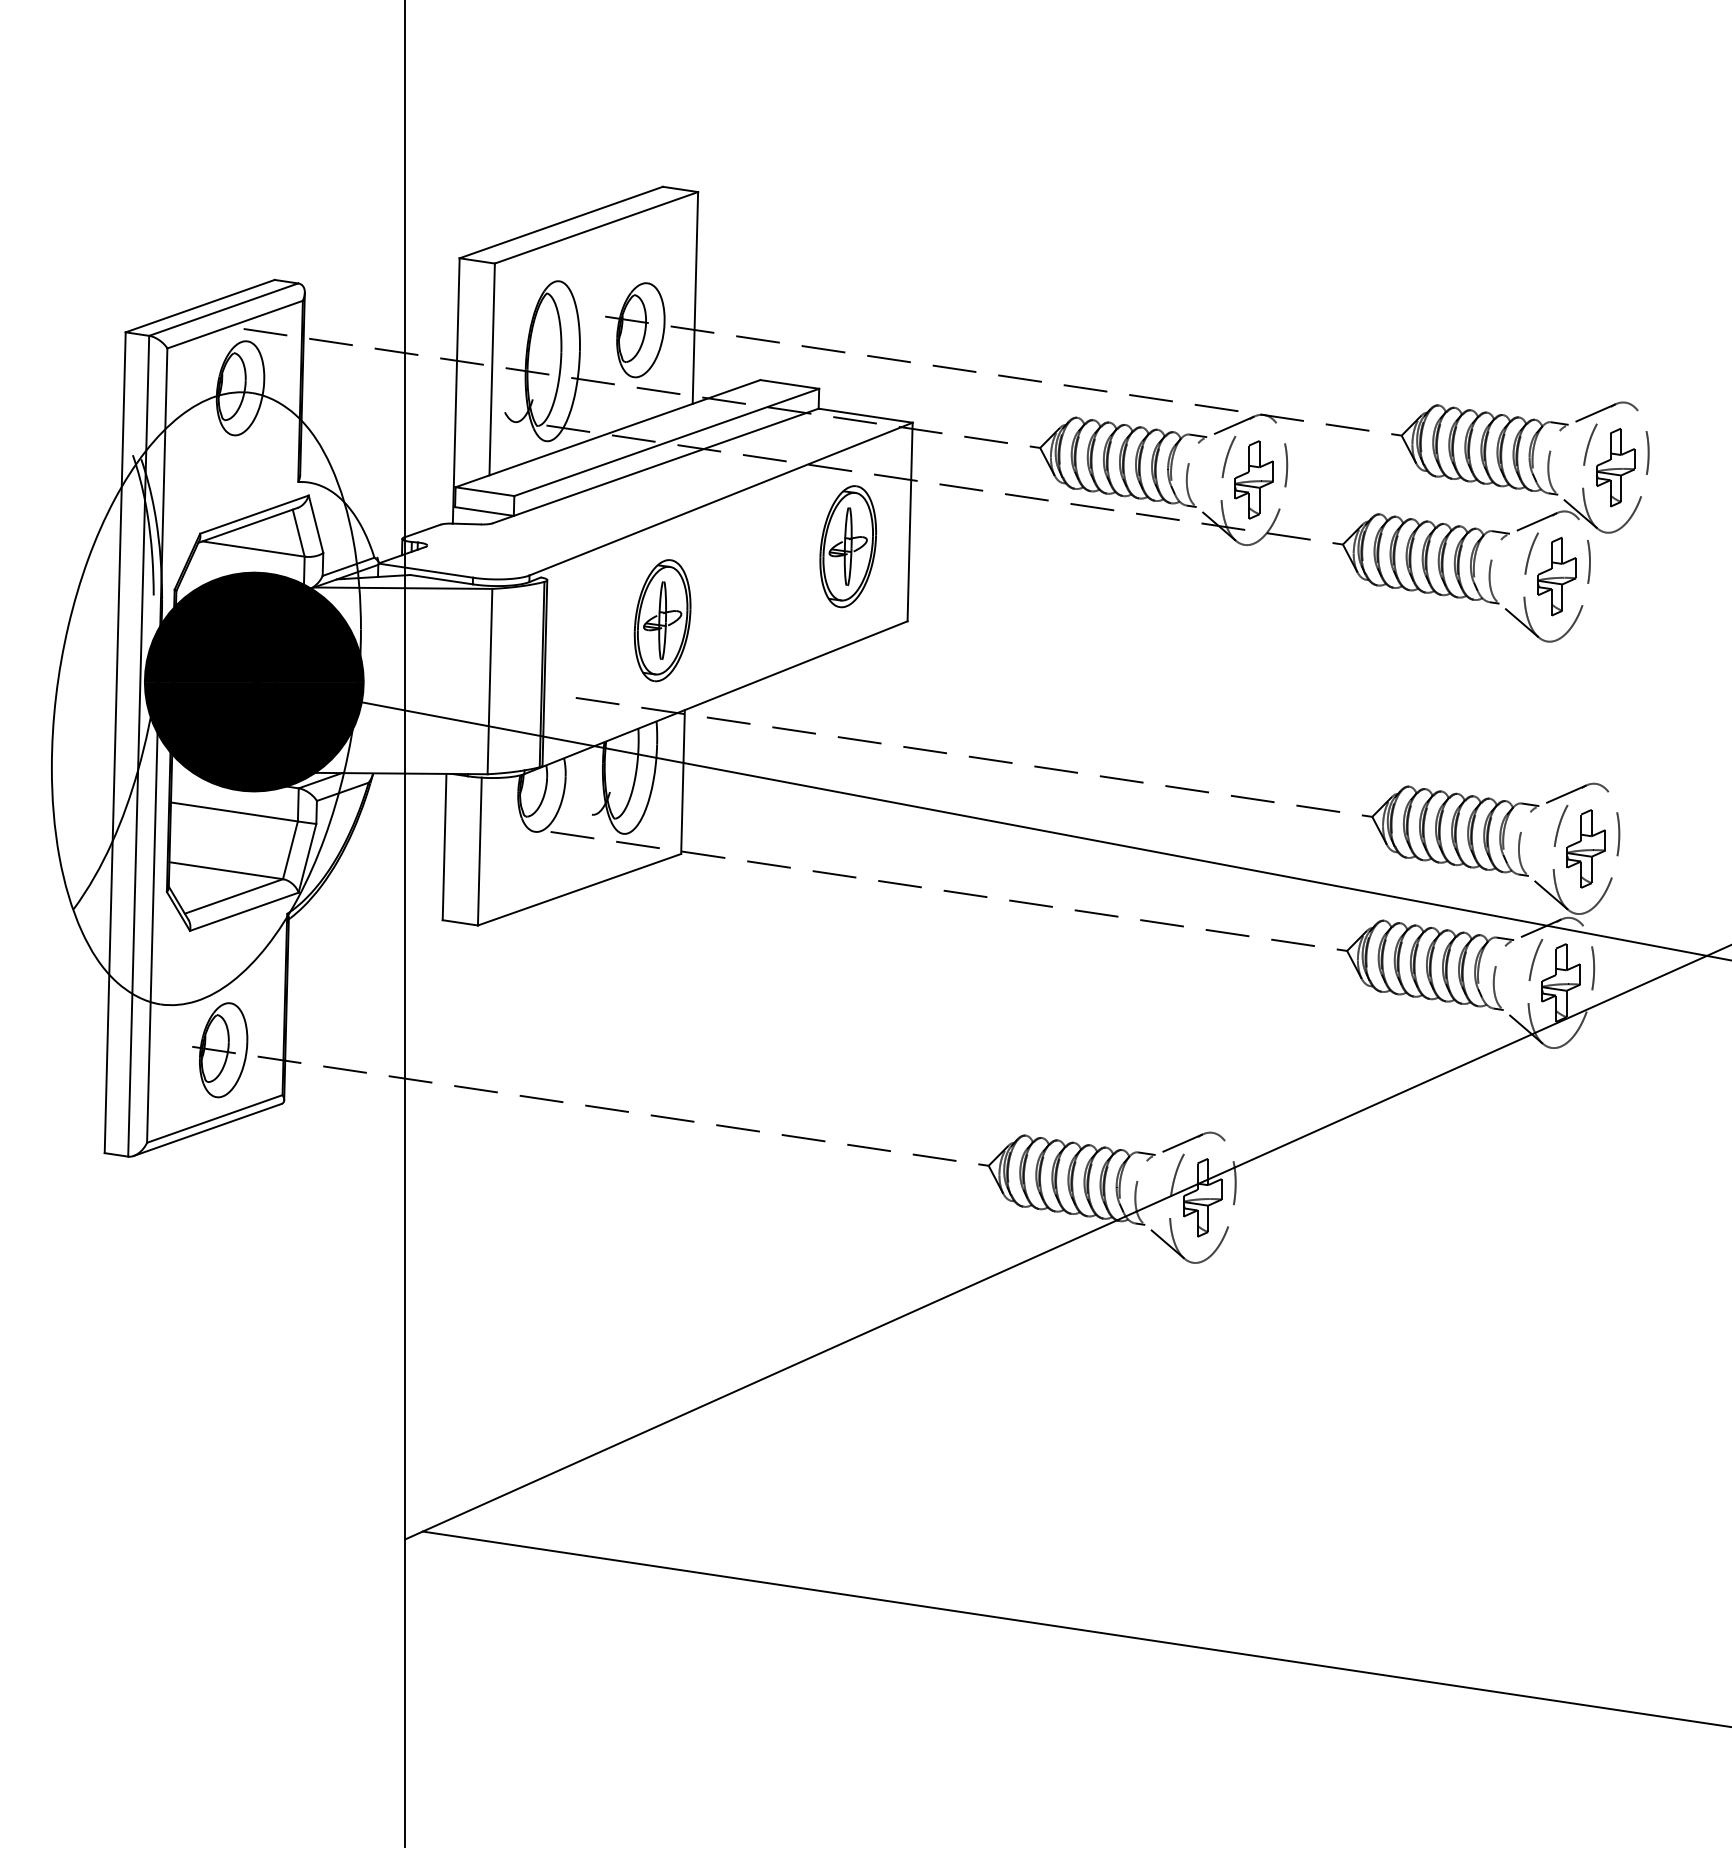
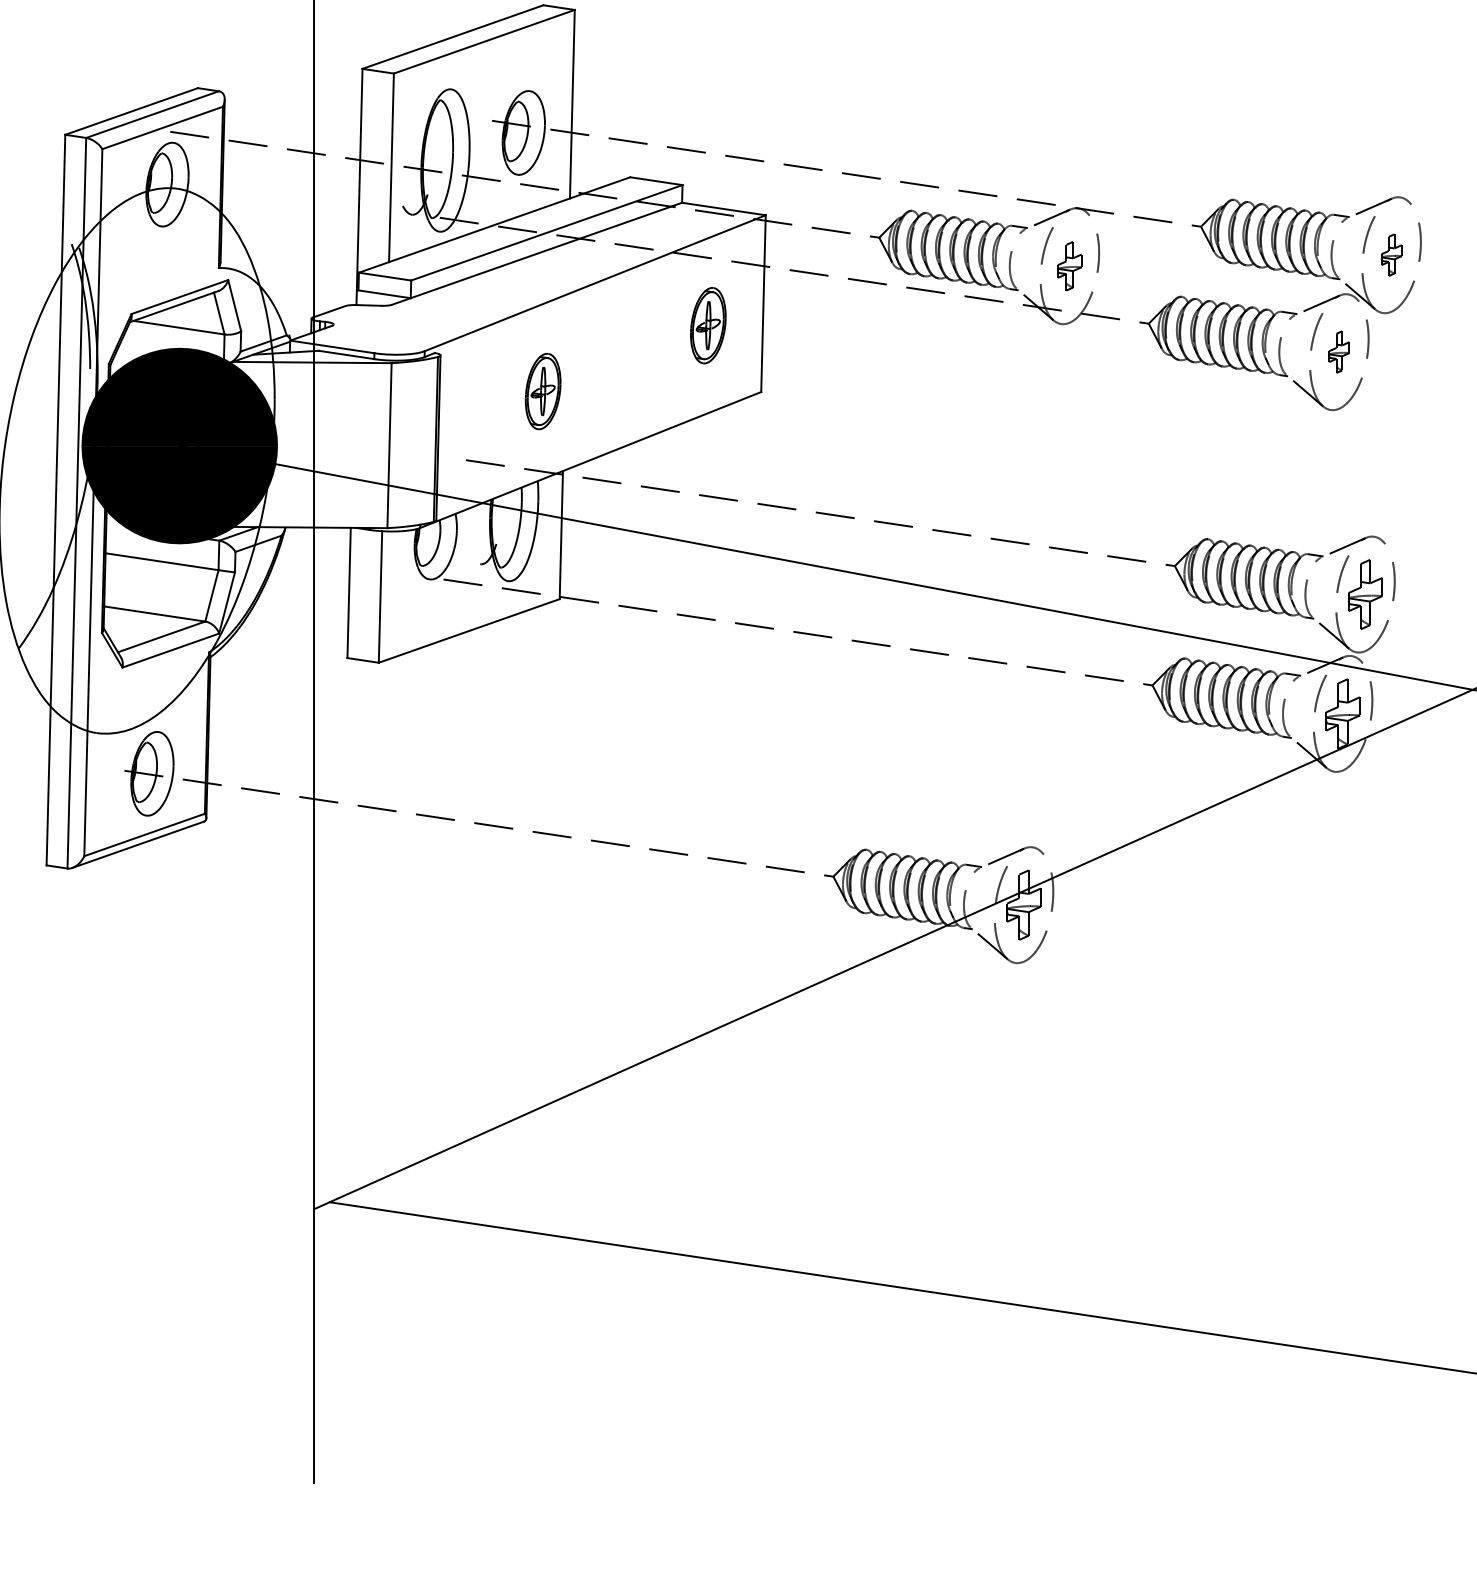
part: (1615, 467) -> (1391, 255), size x0.6
part: (1253, 479) -> (1069, 265), size x0.7
part: (847, 546) -> (707, 325), size x0.7
part: (1556, 576) -> (1338, 352), size x0.6
part: (662, 620) -> (543, 391), size x0.7

